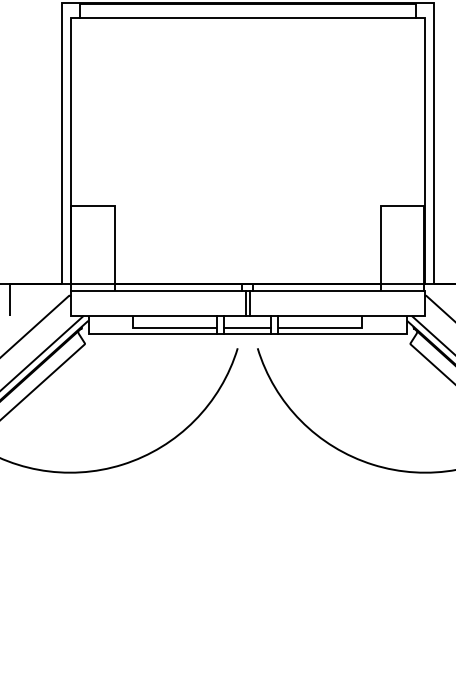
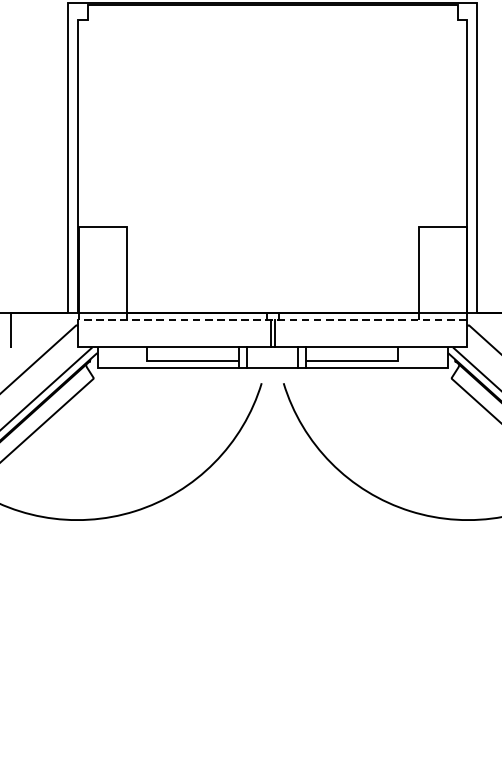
line: (247, 17) -> (272, 19), removed
line: (247, 291) -> (272, 320), solid -> dashed
line: (247, 328) -> (272, 361), removed

